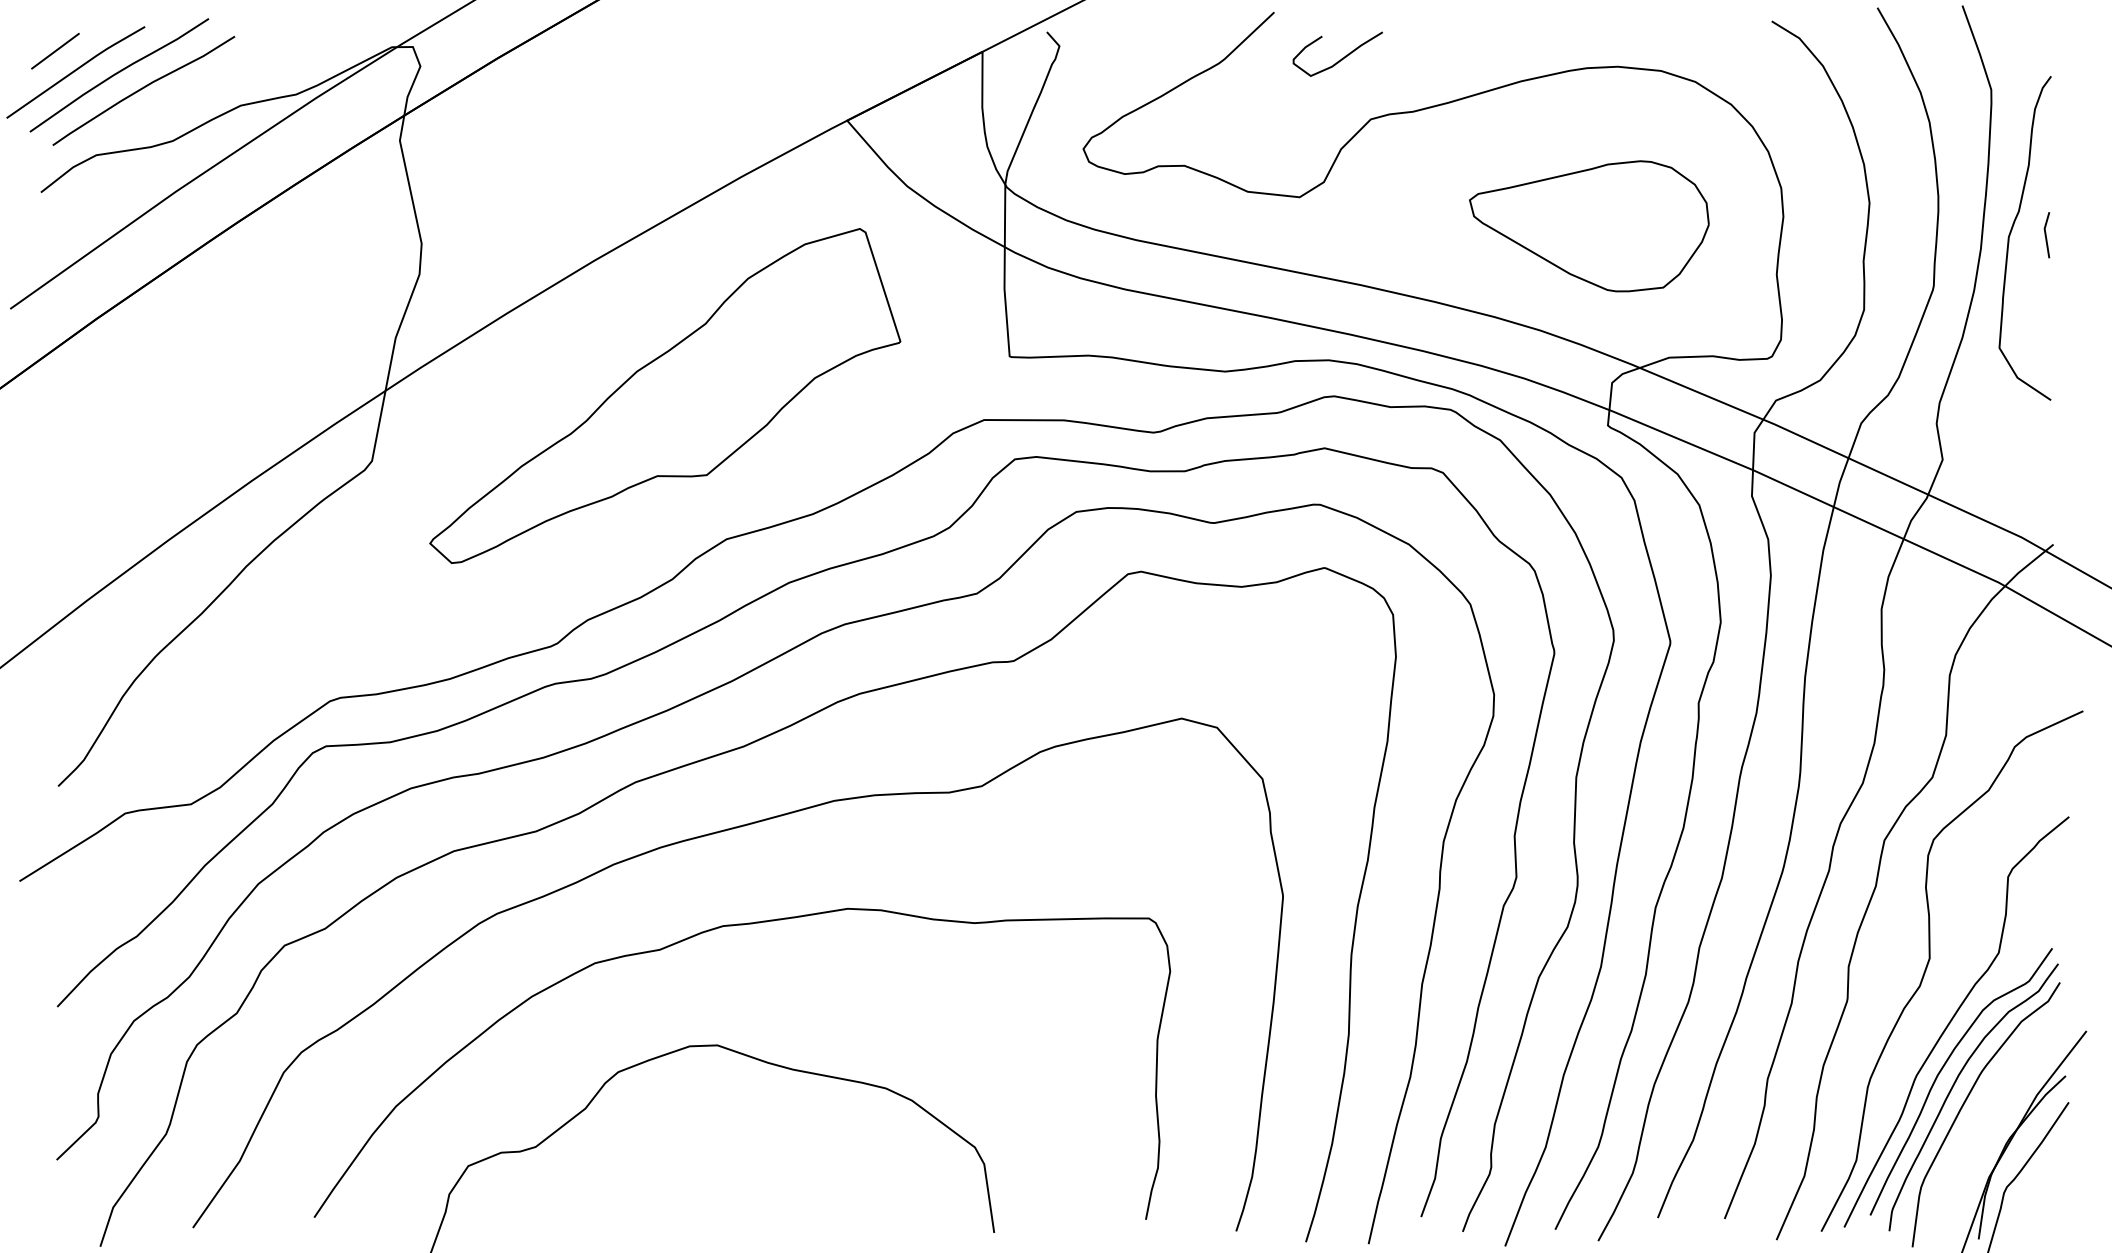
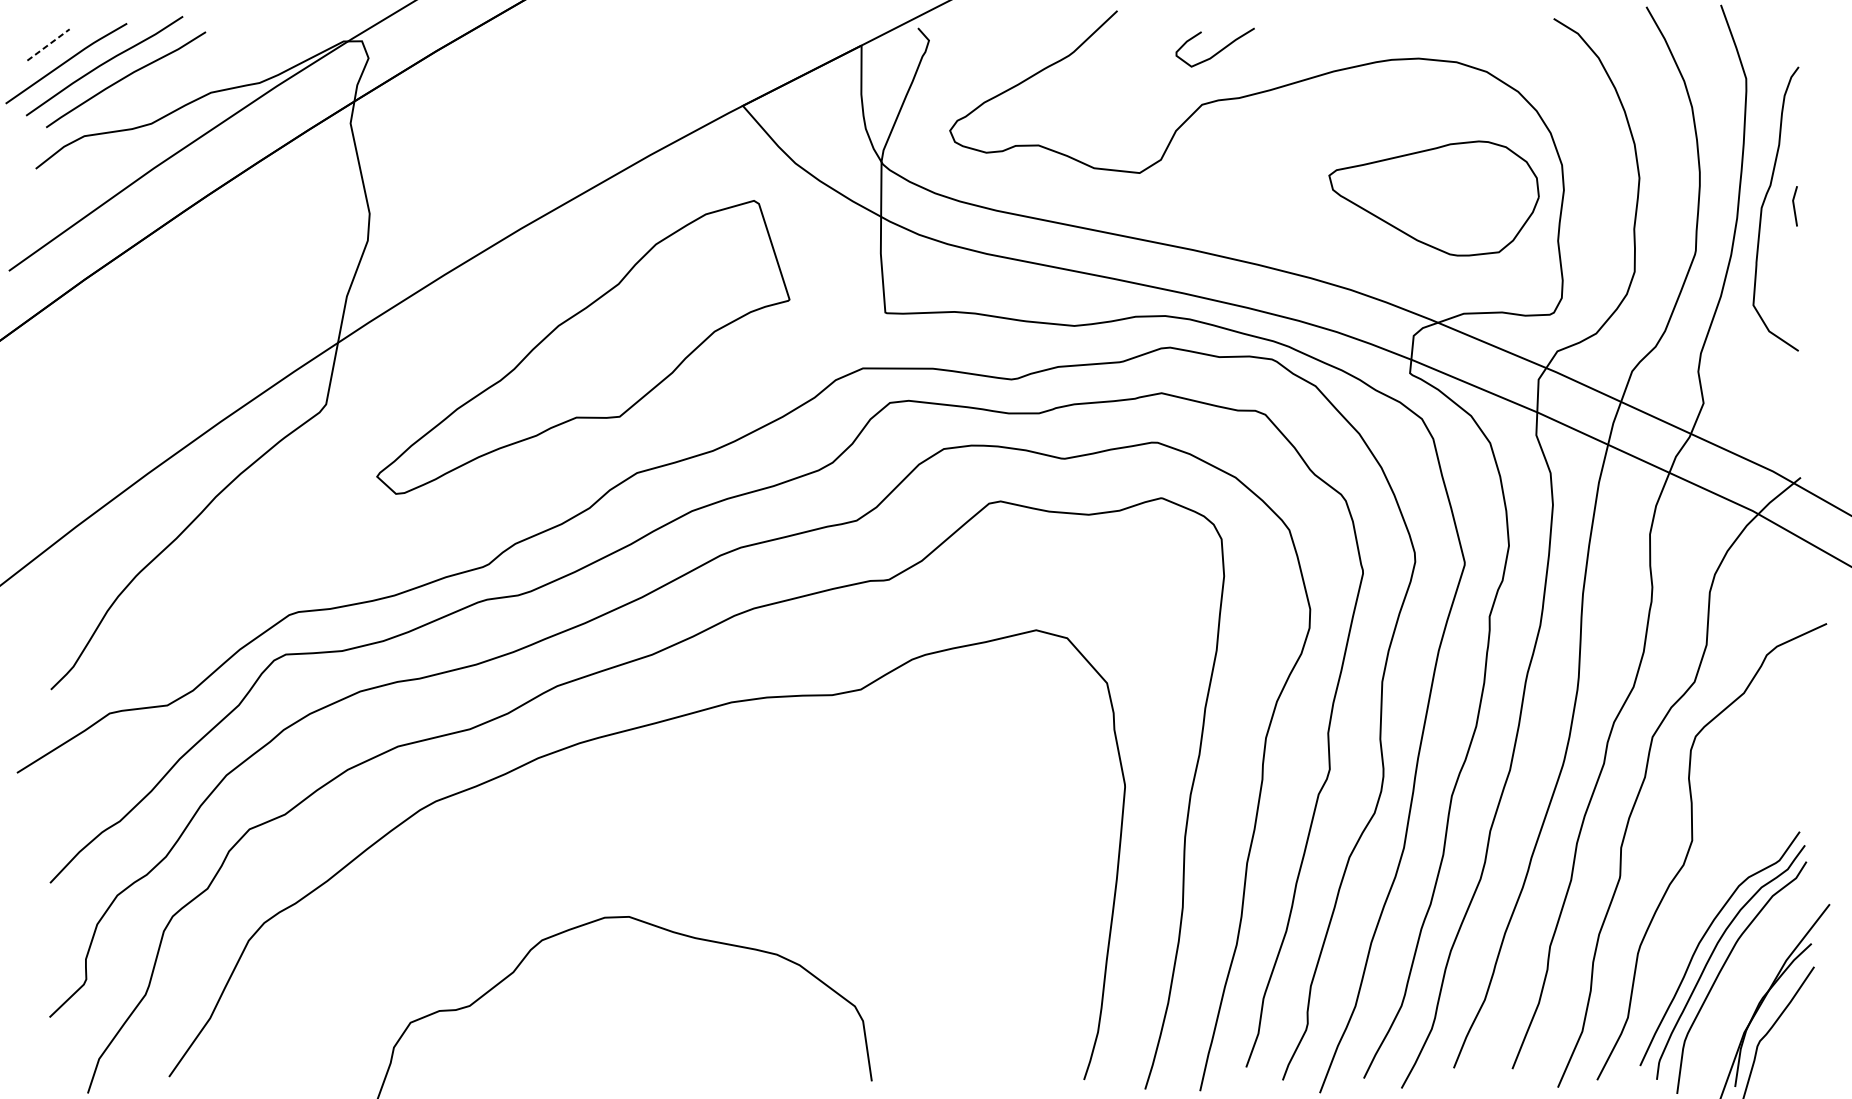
line: (55, 51) -> (48, 45), solid -> dashed
curve: (1342, 57) -> (1219, 50), moved
part: (1589, 226) -> (1434, 198), moved
curve: (693, 937) -> (608, 822), removed
curve: (1952, 1020) -> (1712, 895), removed

